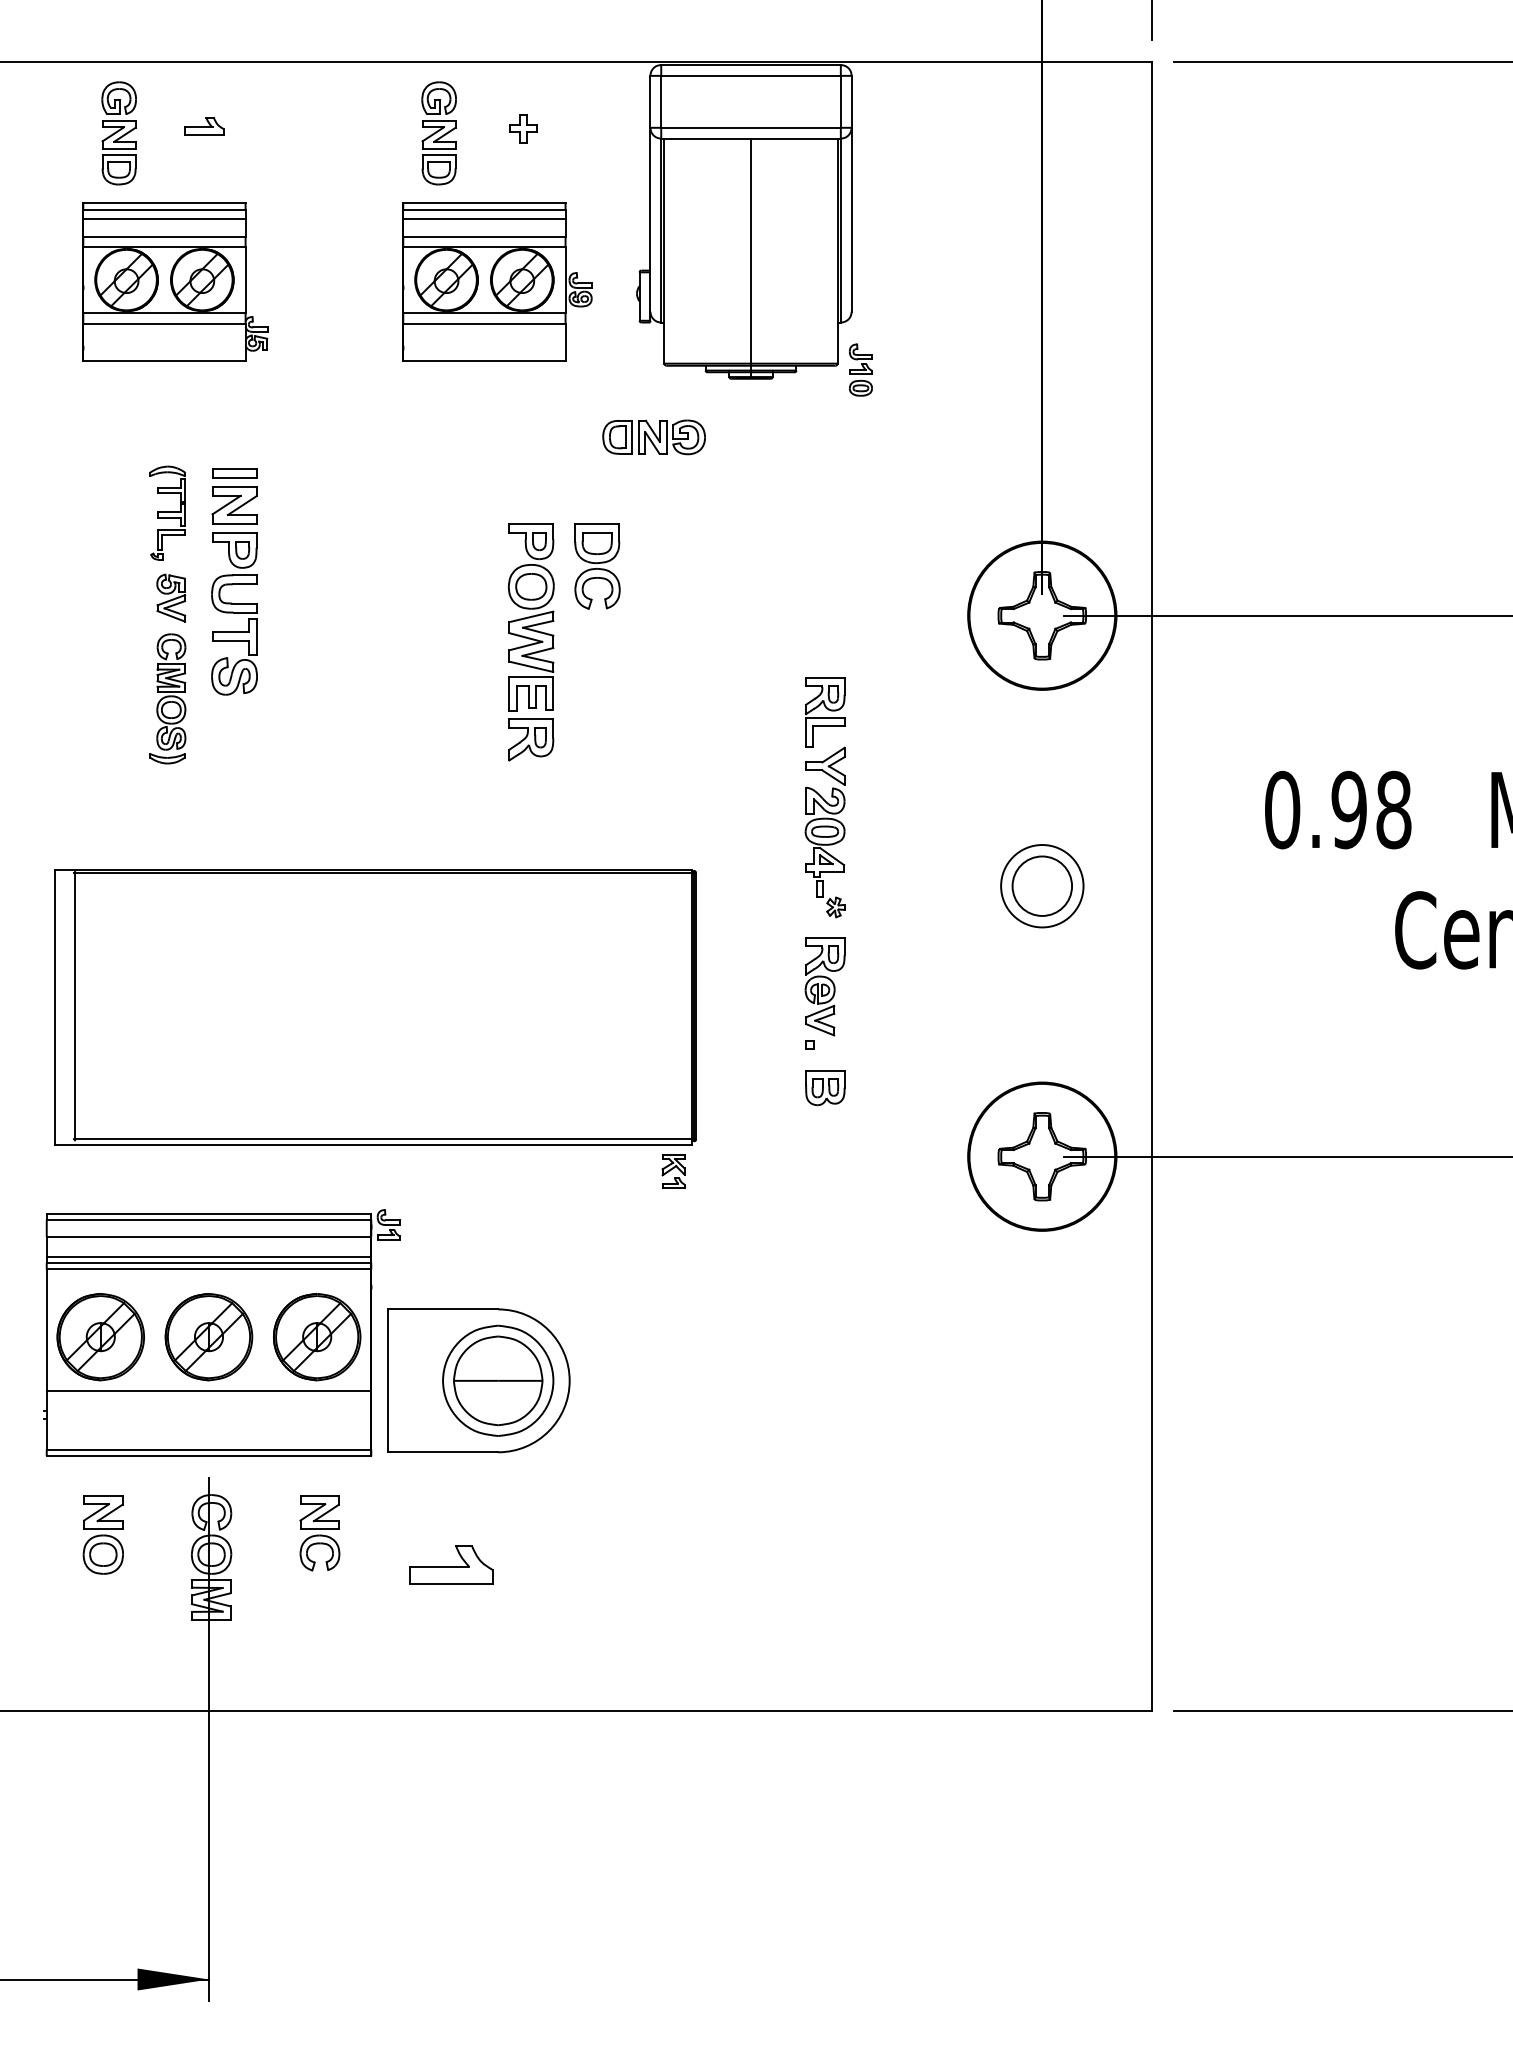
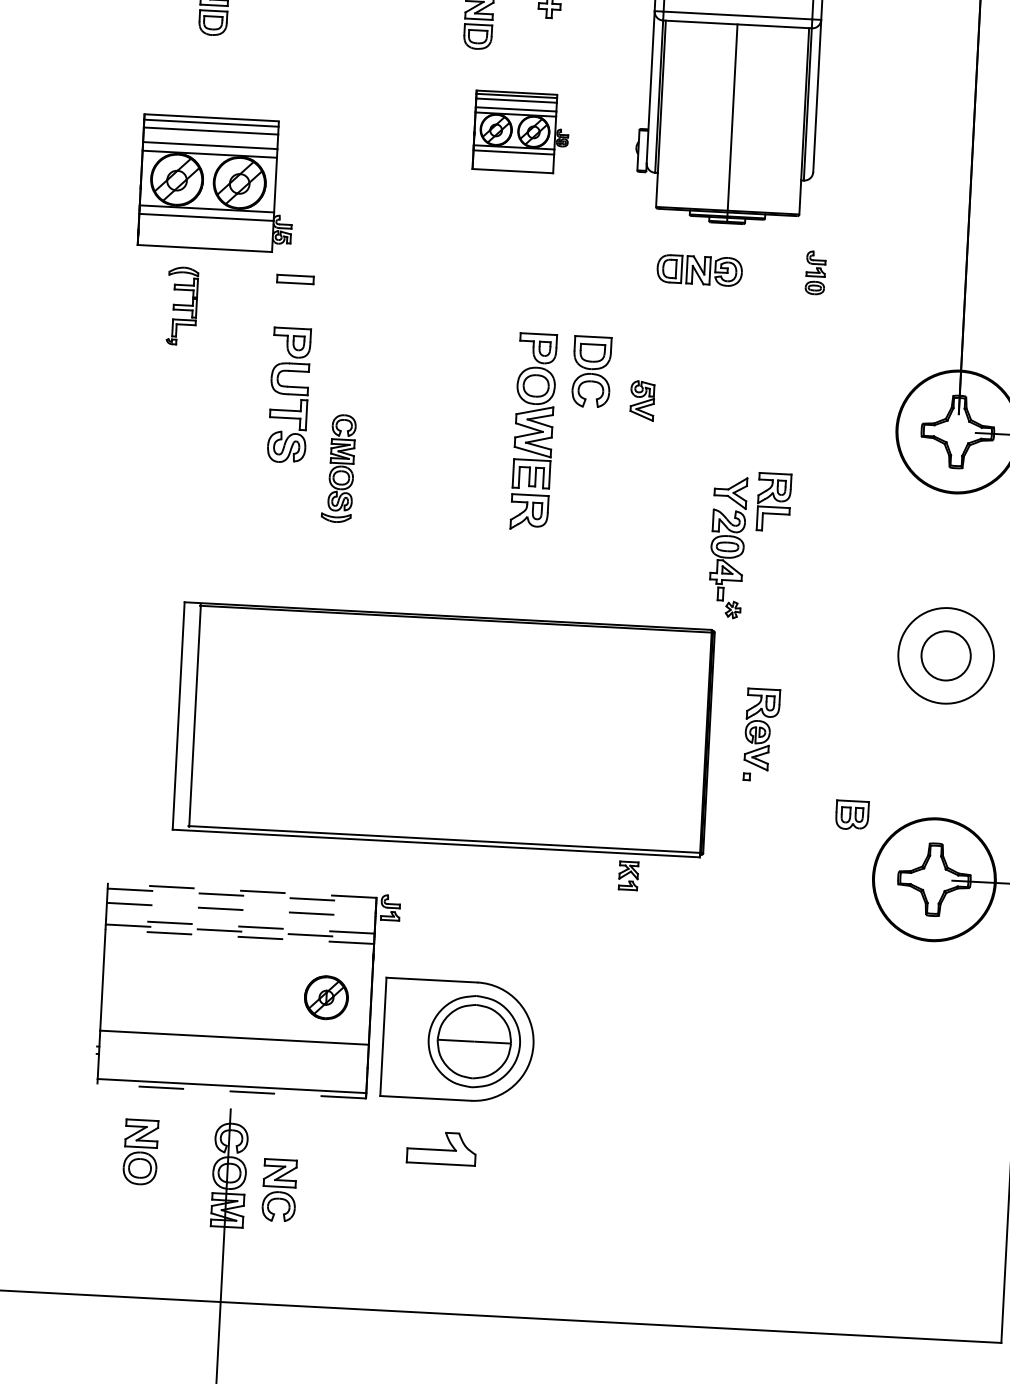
part: (175, 281) -> (217, 183), moved
part: (497, 281) -> (521, 131), size x0.6
part: (860, 369) -> (815, 272), moved
part: (653, 437) -> (699, 270), moved
part: (234, 505) -> (294, 305), removed
part: (167, 512) -> (182, 305), moved
part: (171, 597) -> (642, 400), moved
part: (167, 698) -> (338, 468), moved
part: (824, 832) -> (727, 547), moved
circle: (1042, 886) -> (946, 656), size x1.4
part: (375, 1007) -> (443, 730), moved
part: (825, 1088) -> (852, 815), moved
line: (208, 1213) -> (241, 890), solid -> dashed
line: (209, 1219) -> (242, 895), solid -> dashed
line: (209, 1236) -> (241, 909), solid -> dashed
line: (208, 1256) -> (239, 926), solid -> dashed
line: (209, 1262) -> (240, 931), solid -> dashed
line: (208, 1269) -> (239, 936), solid -> dashed
part: (100, 1337) -> (147, 988), removed
part: (208, 1337) -> (236, 993), removed
part: (317, 1337) -> (326, 997), size x0.6
line: (208, 1456) -> (231, 1091), solid -> dashed
part: (319, 1533) -> (279, 1190), moved
part: (451, 1564) -> (441, 1148), moved

